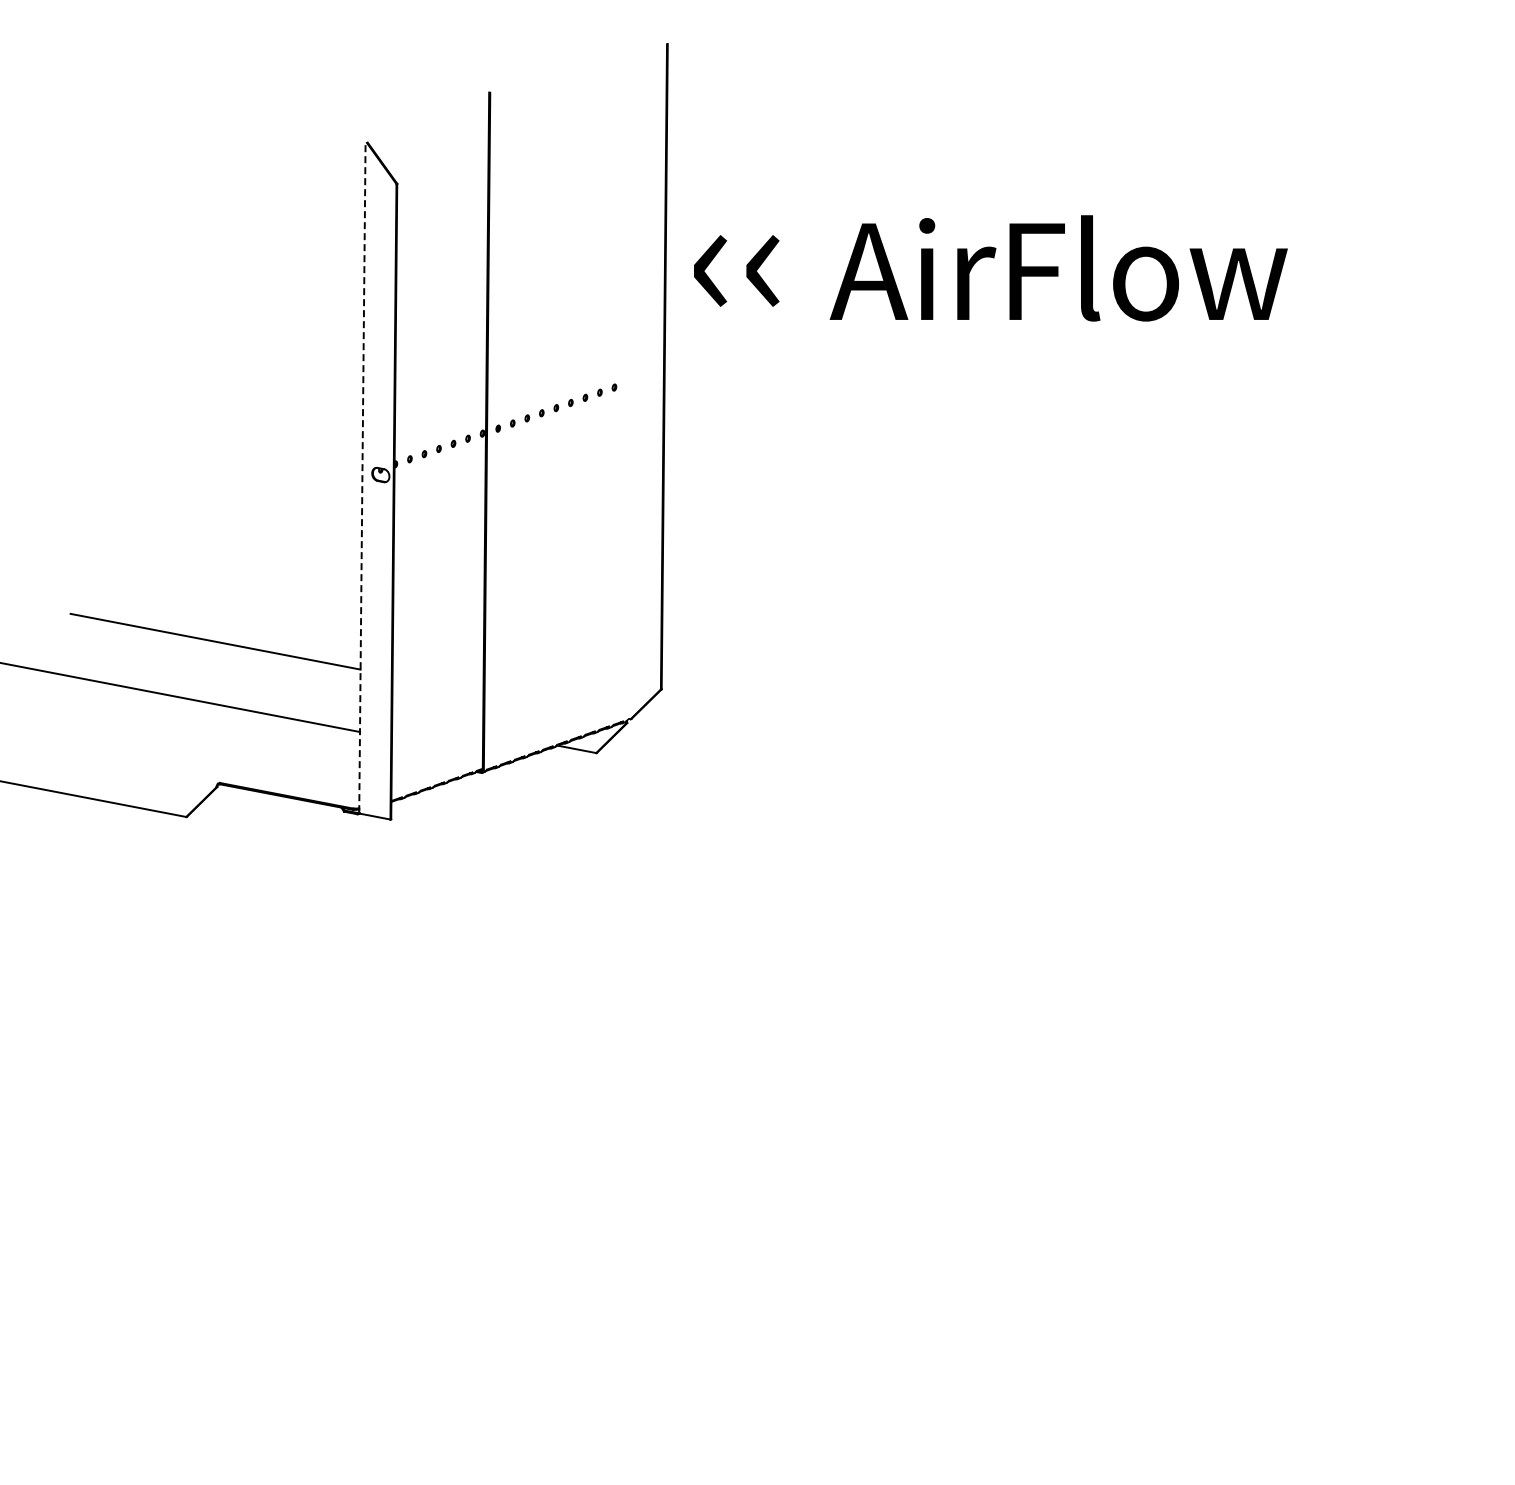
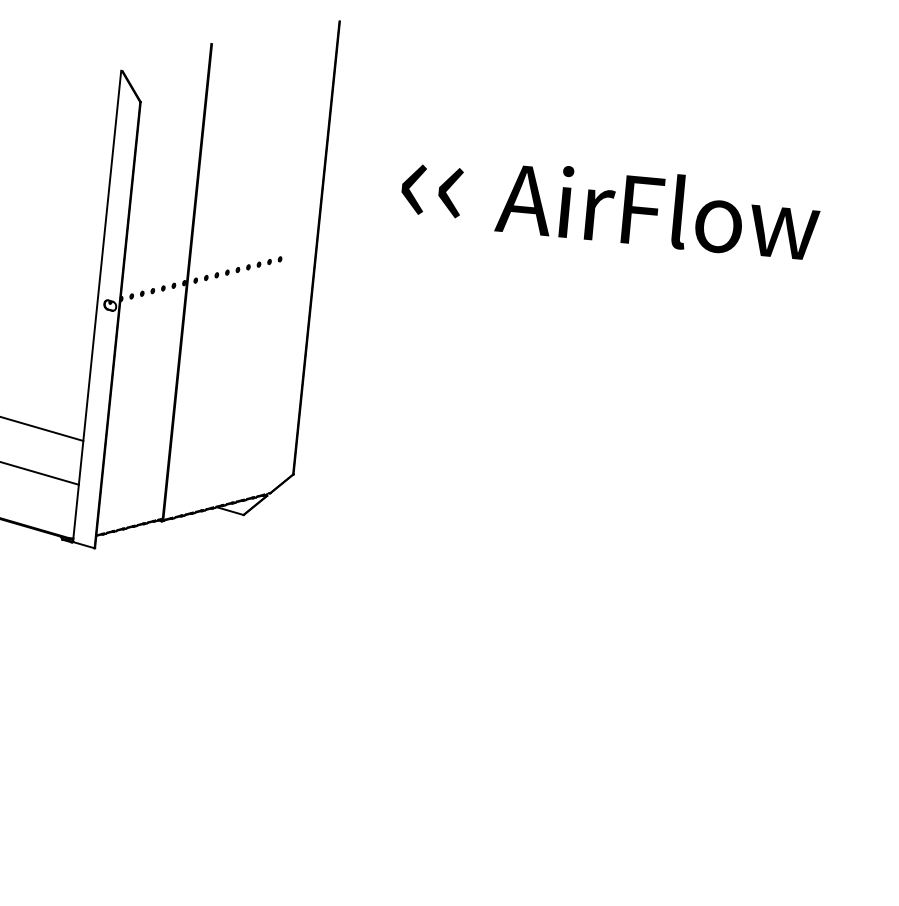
text: (990, 268) -> (610, 205), moved
line: (362, 477) -> (97, 306), dashed -> solid

